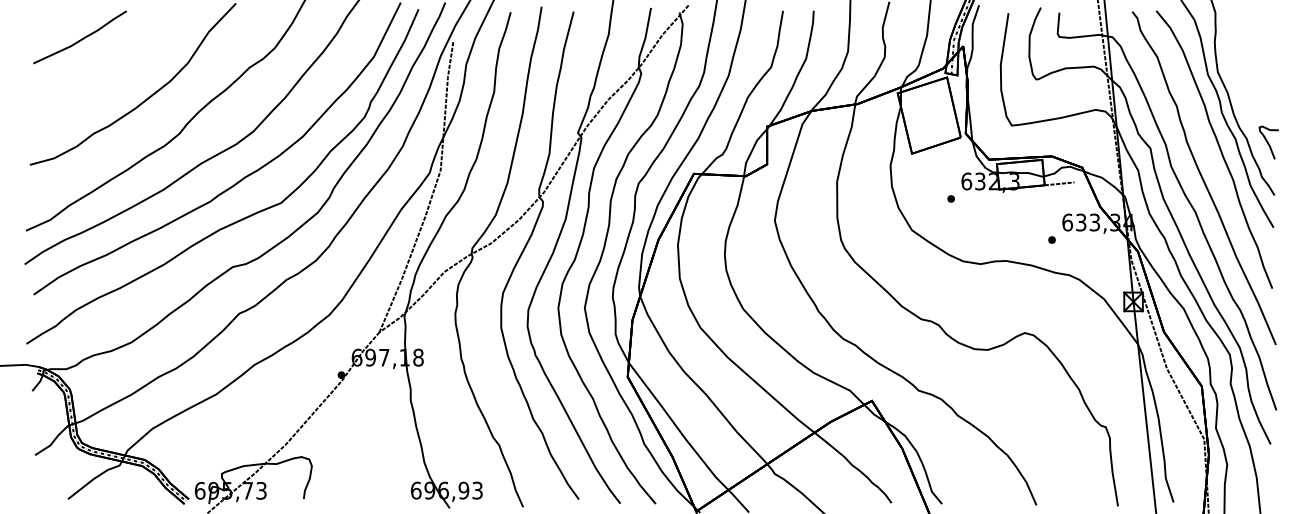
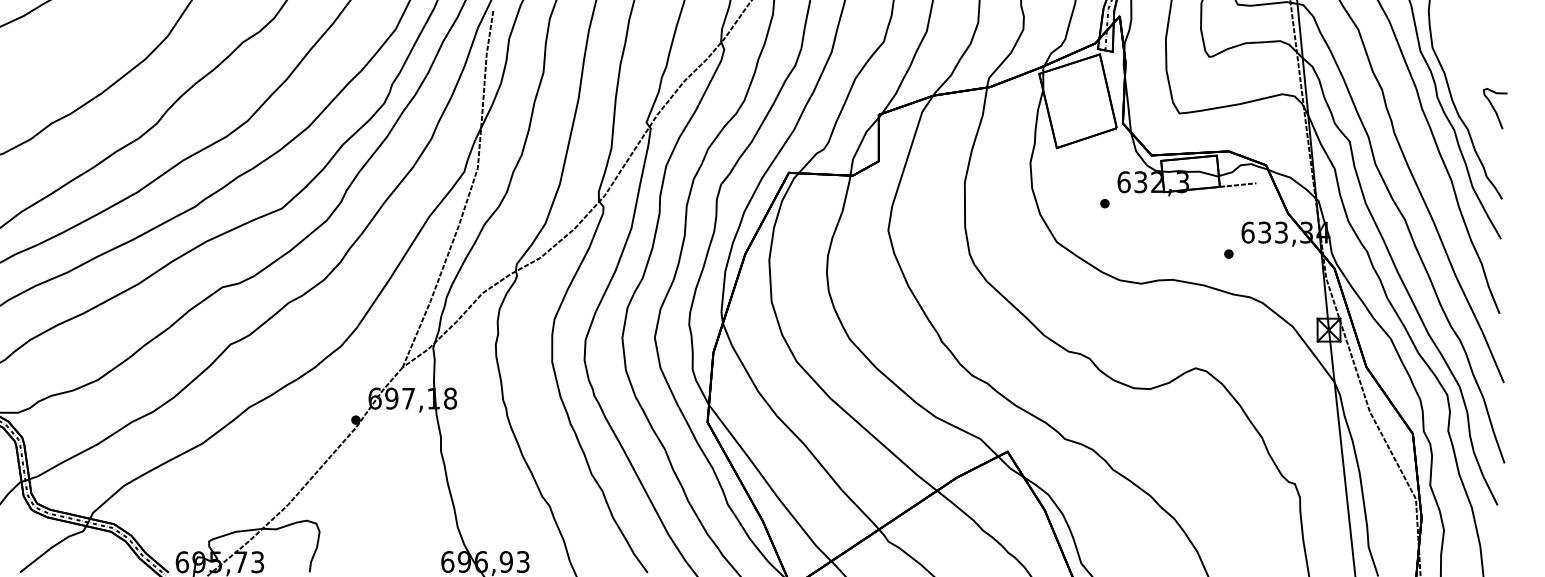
curve: (1268, 142) -> (1494, 108), moved

